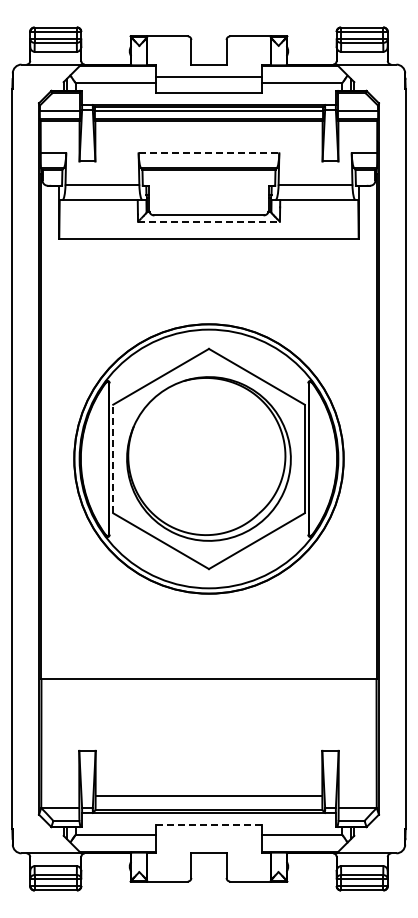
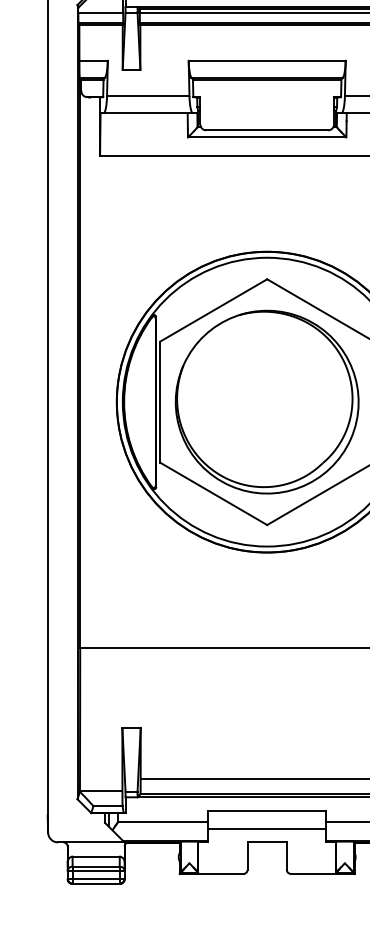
line: (209, 153) -> (267, 61), dashed -> solid
line: (208, 221) -> (266, 137), dashed -> solid
line: (113, 458) -> (160, 401), dashed -> solid
line: (208, 825) -> (266, 811), dashed -> solid
line: (208, 841) -> (266, 829), added

